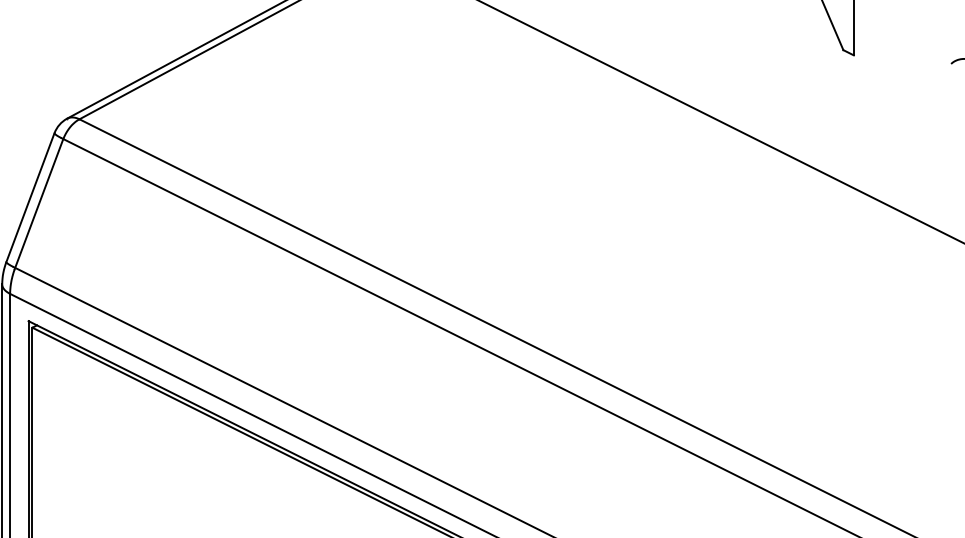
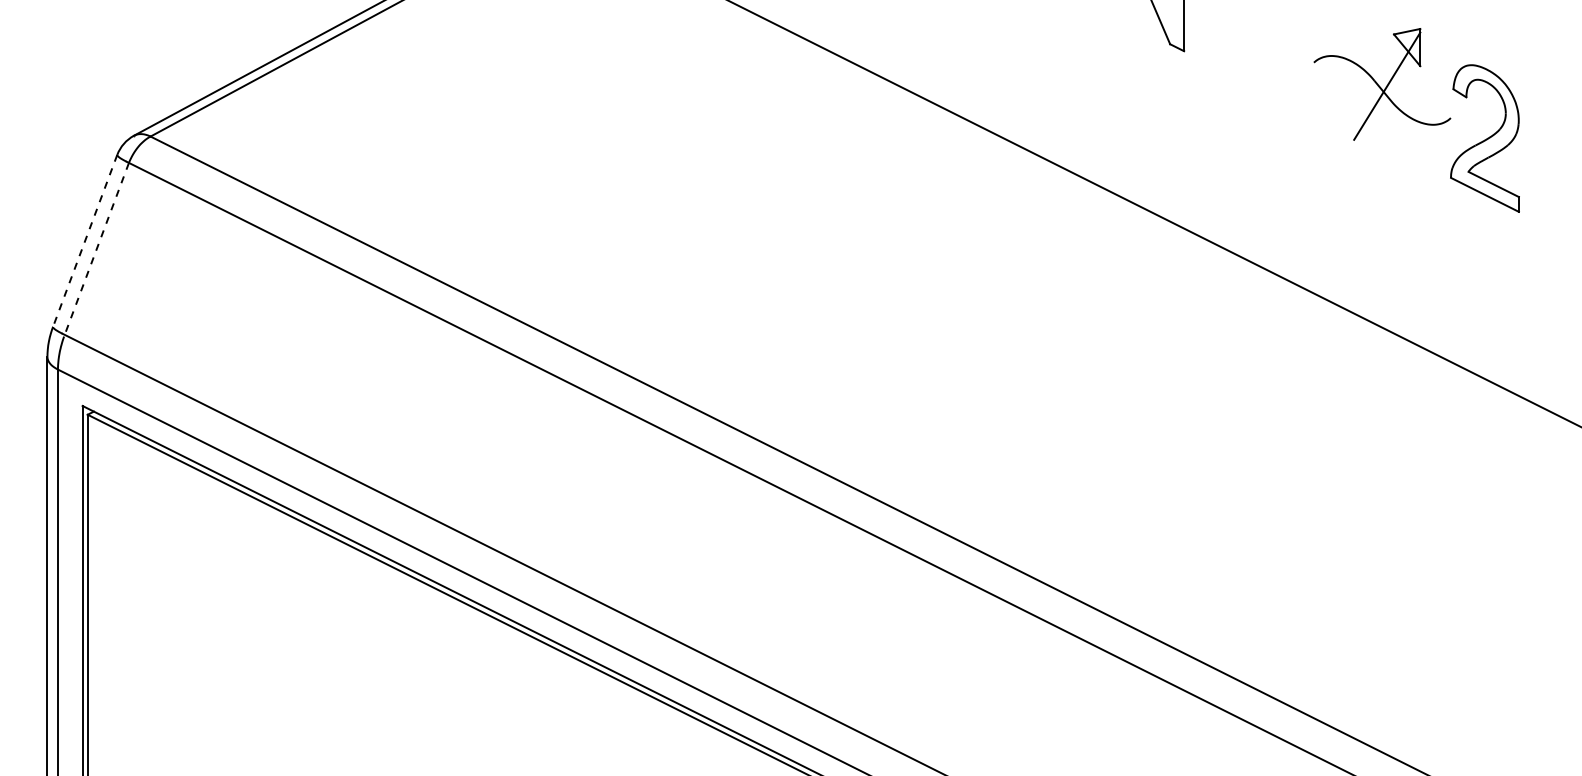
line: (30, 197) -> (85, 240), solid -> dashed
line: (39, 203) -> (96, 249), solid -> dashed

